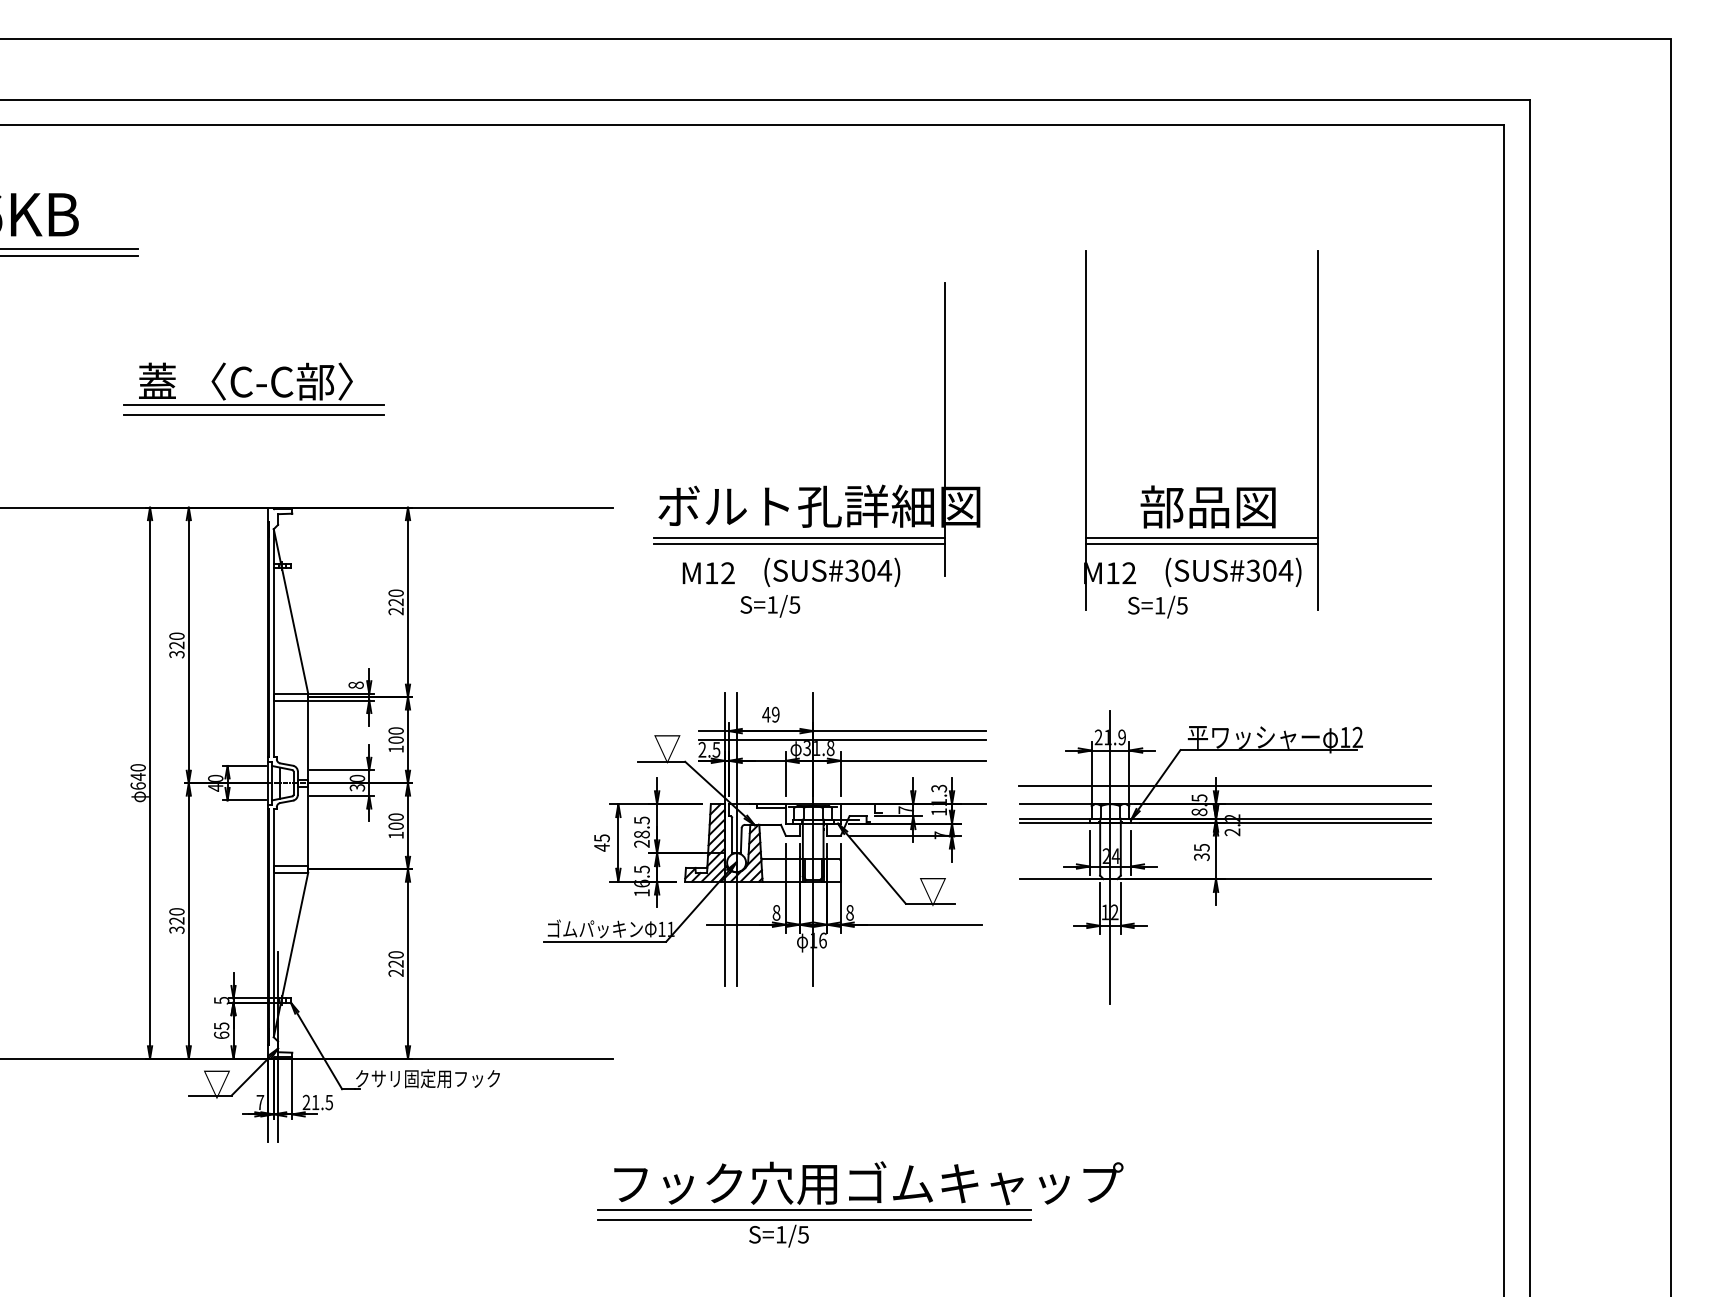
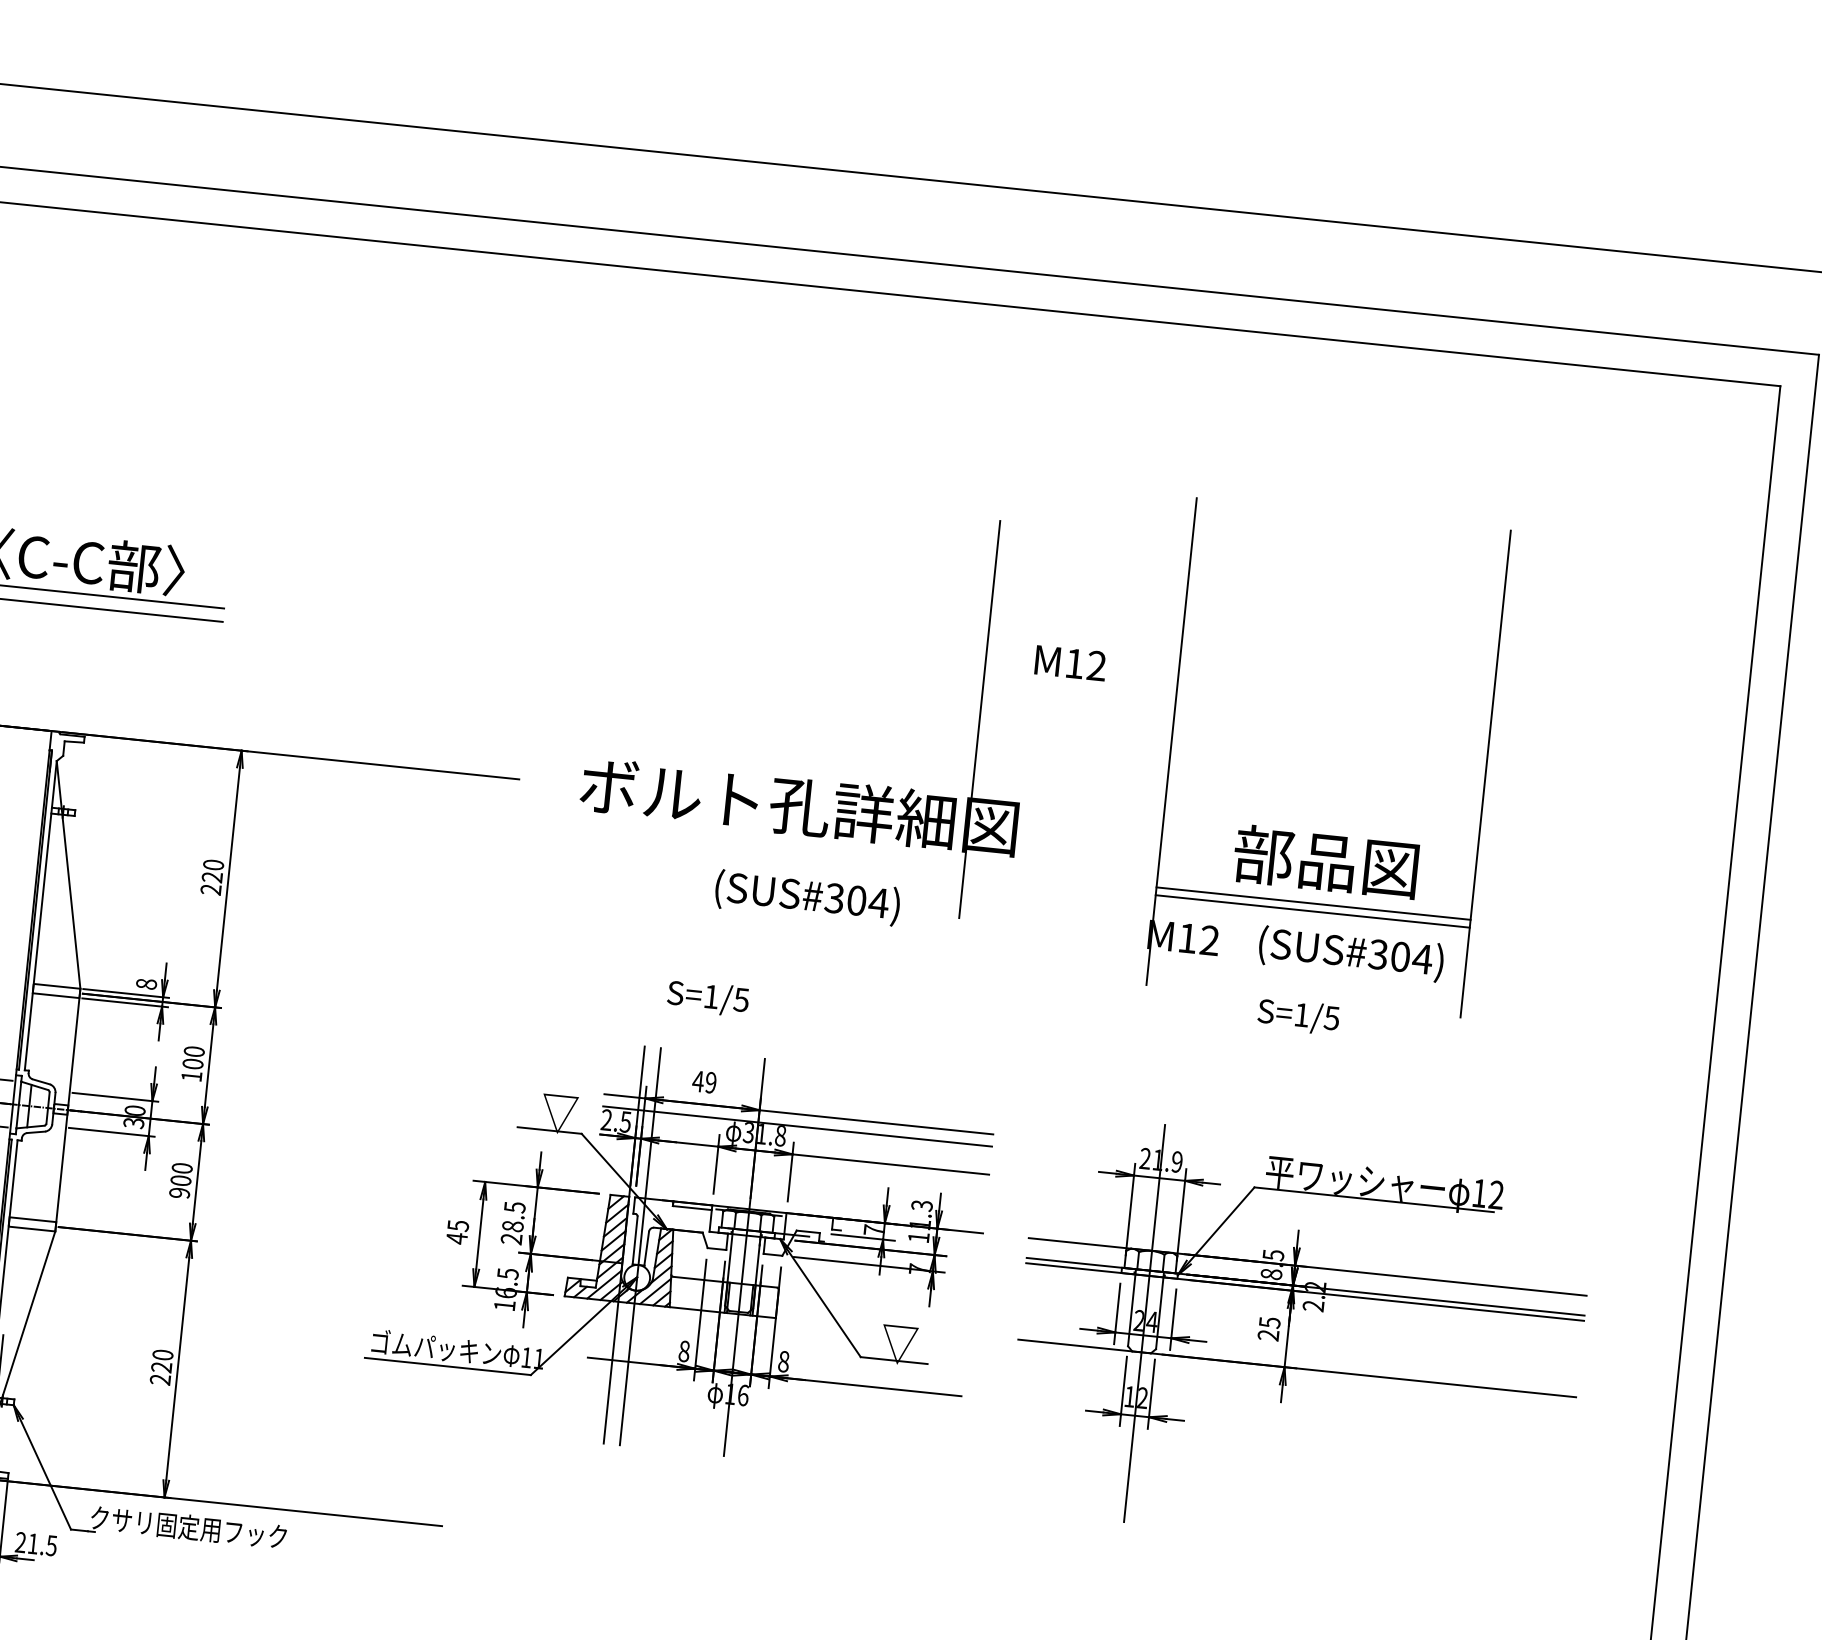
line: (798, 538) -> (766, 847), removed
line: (798, 544) -> (765, 855), removed
text: (708, 572) -> (1070, 662), moved
text: (770, 606) -> (708, 998), moved
text: (1157, 606) -> (1298, 1015), moved
line: (1225, 786) -> (1310, 1243), removed
text: (395, 835) -> (178, 1193), 100 -> 900
text: (1201, 857) -> (1267, 1335), 35 -> 25

